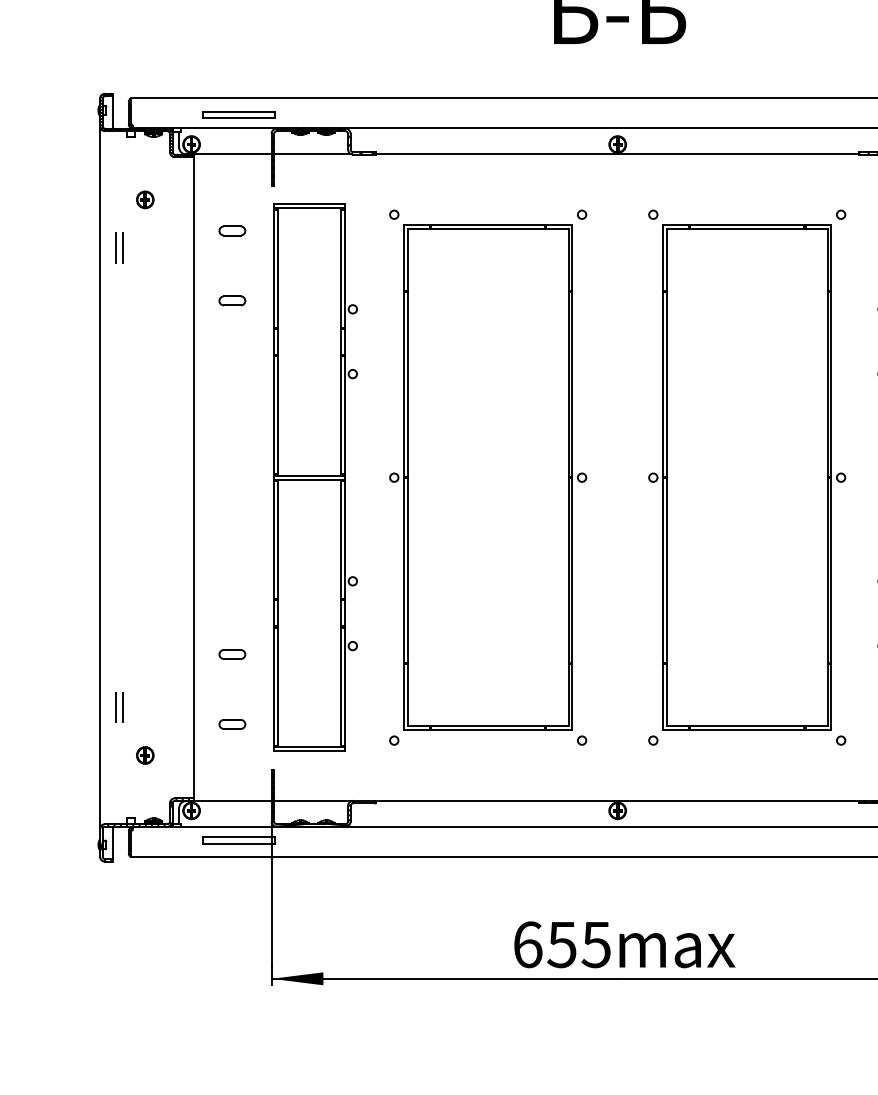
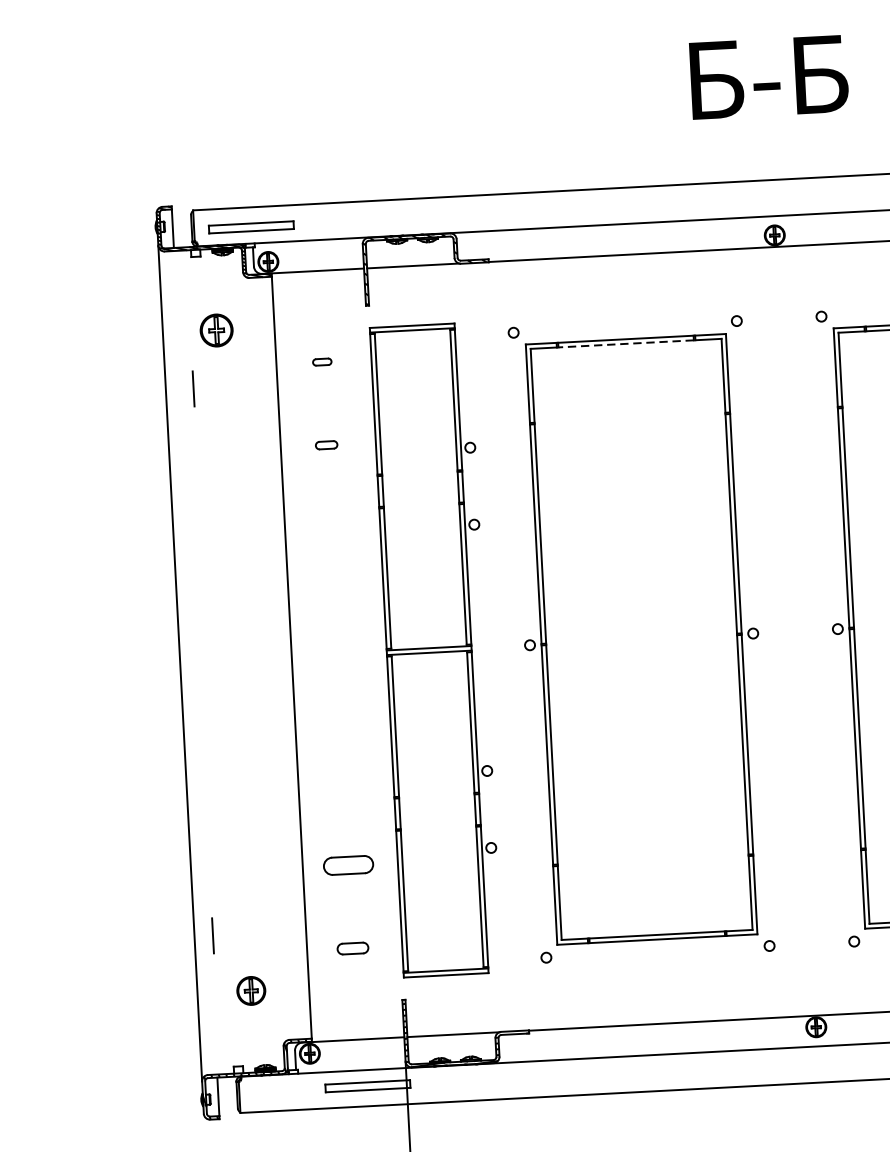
part: (238, 114) -> (250, 227), moved
part: (145, 199) -> (217, 330), size x1.6
line: (488, 229) -> (626, 344), solid -> dashed
part: (232, 230) -> (322, 361), size x0.6
line: (115, 247) -> (184, 389), removed
part: (232, 300) -> (326, 444), size x0.7
part: (232, 654) -> (348, 865), size x1.6
line: (123, 707) -> (222, 935), removed
part: (145, 755) -> (251, 990), size x1.4

